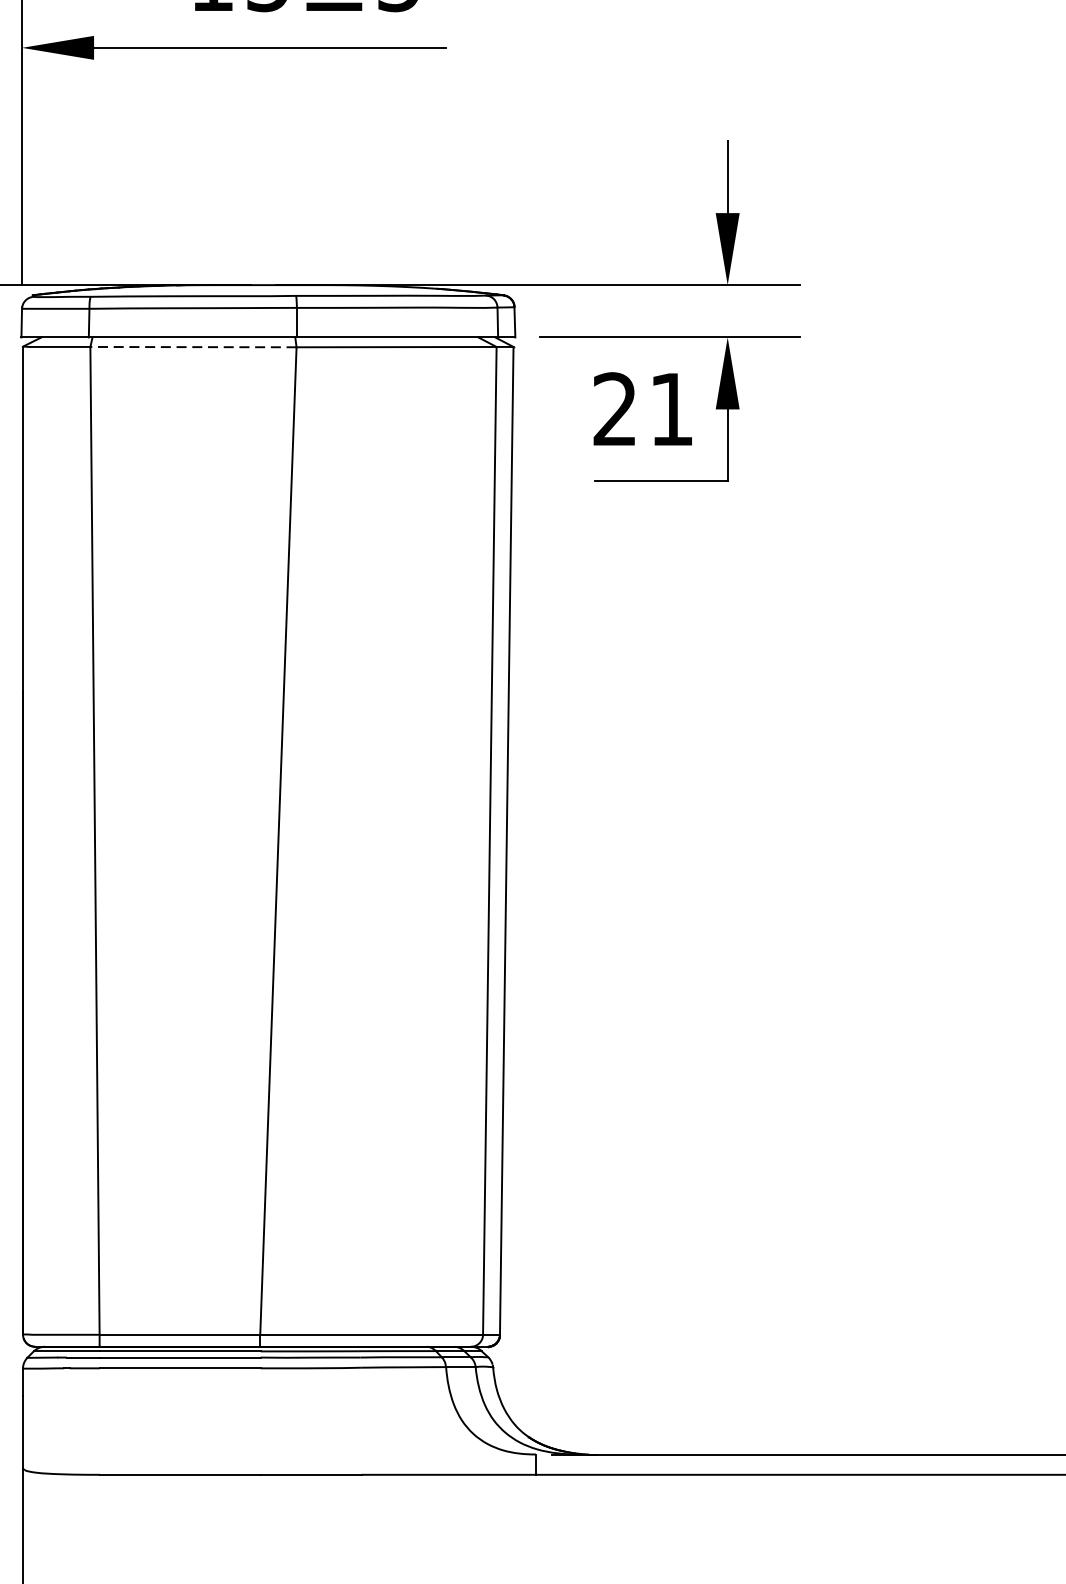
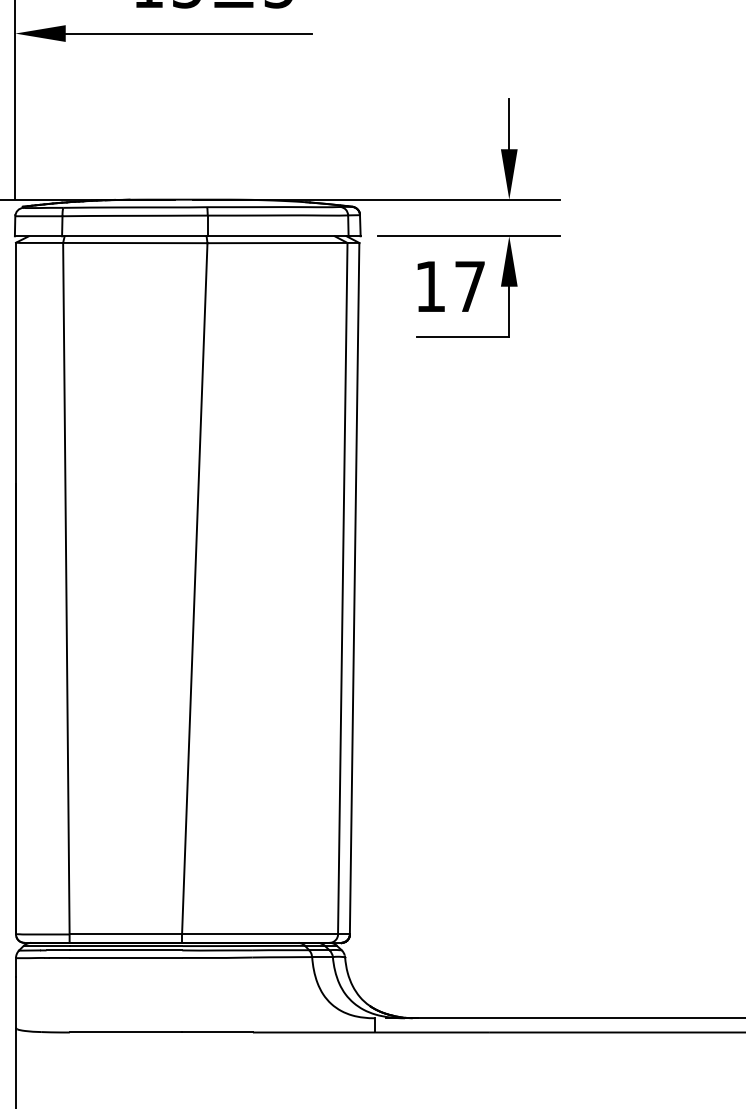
line: (192, 347) -> (134, 243), dashed -> solid
text: (642, 407) -> (449, 285), 21 -> 17

